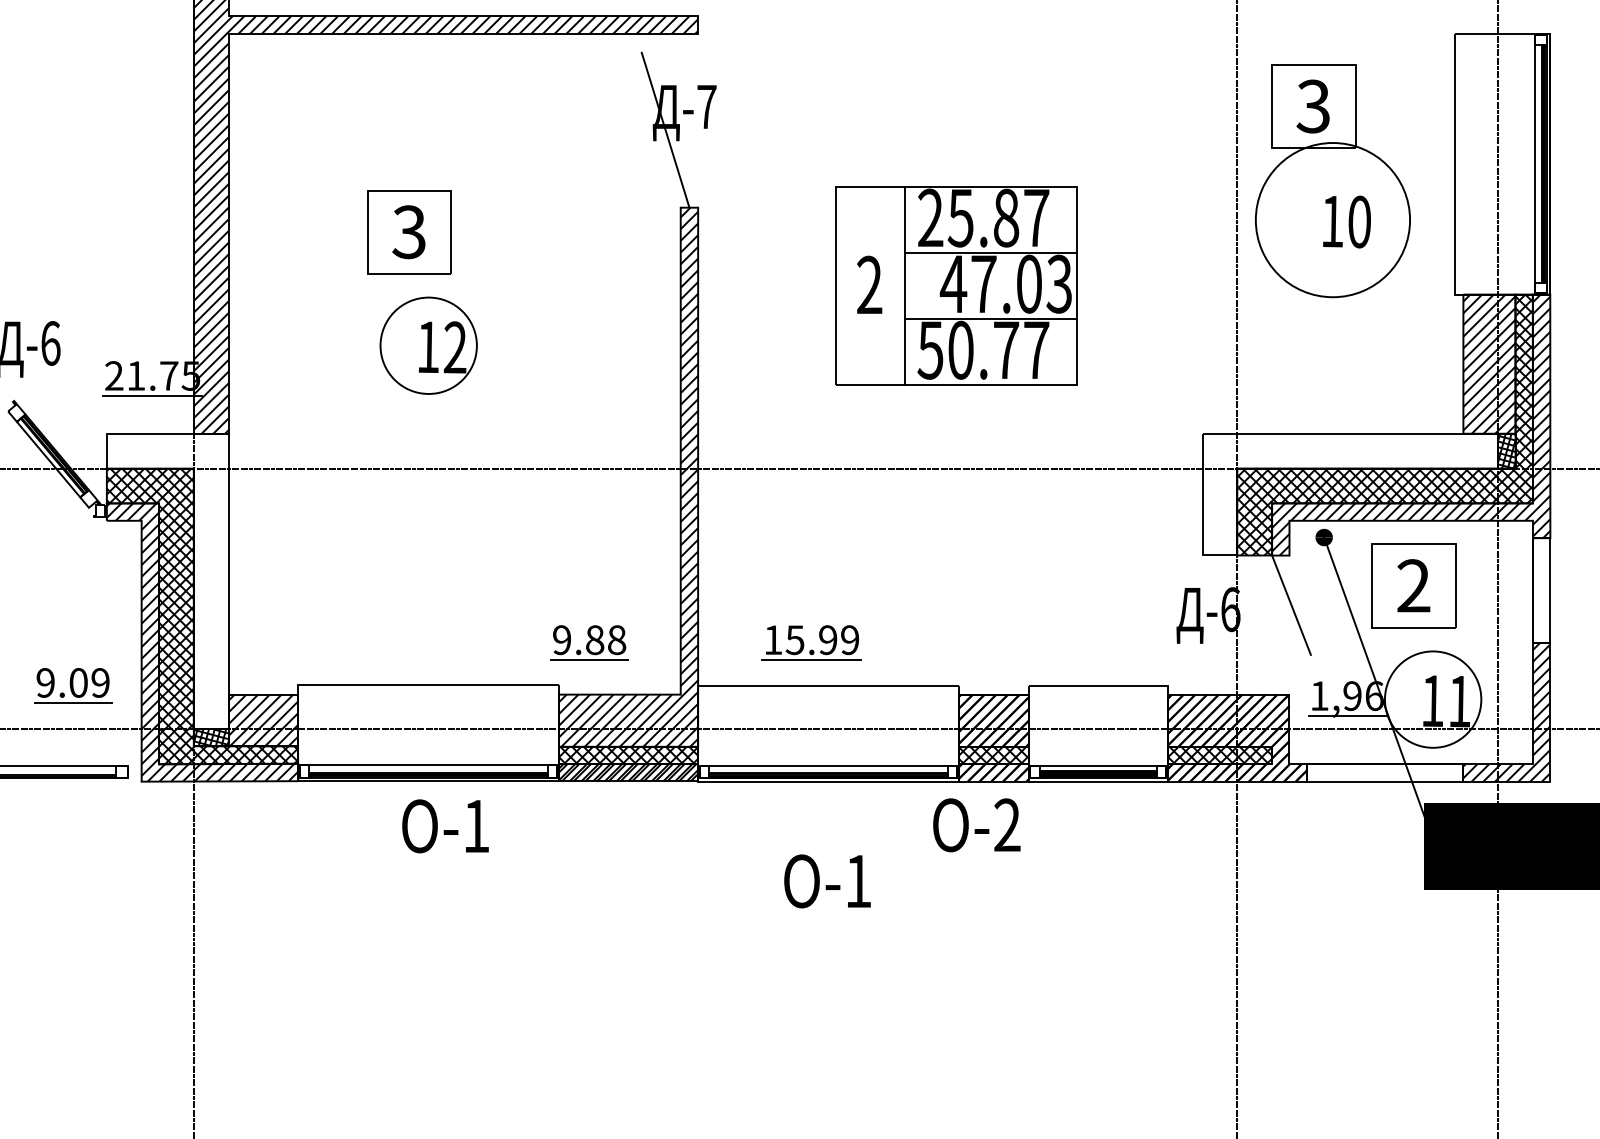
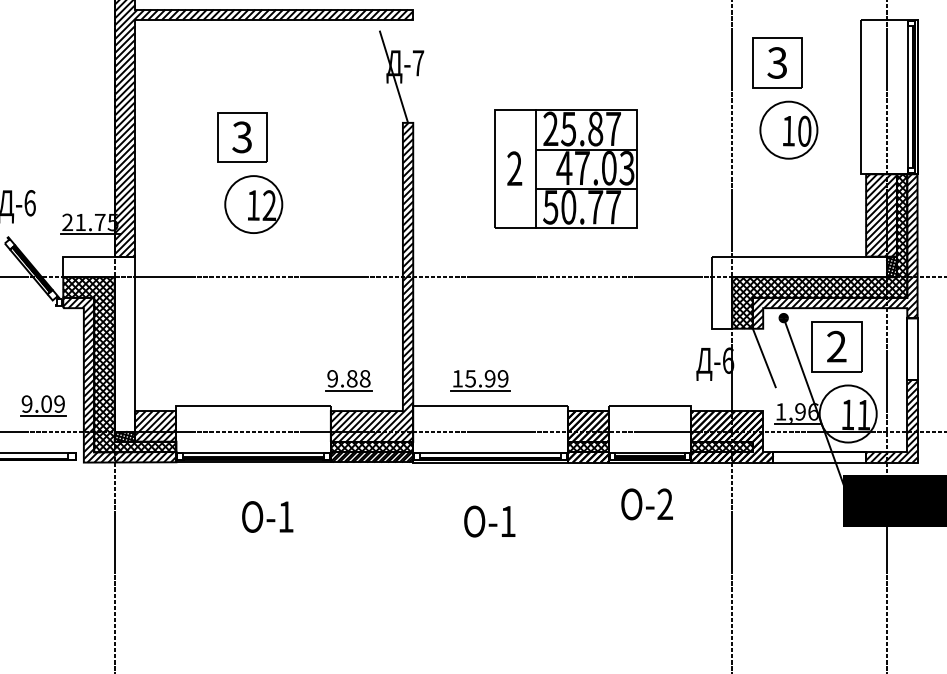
circle: (1332, 218) -> (788, 129), size x0.62
text: (445, 825) -> (267, 516), moved
text: (975, 825) -> (646, 504), moved

